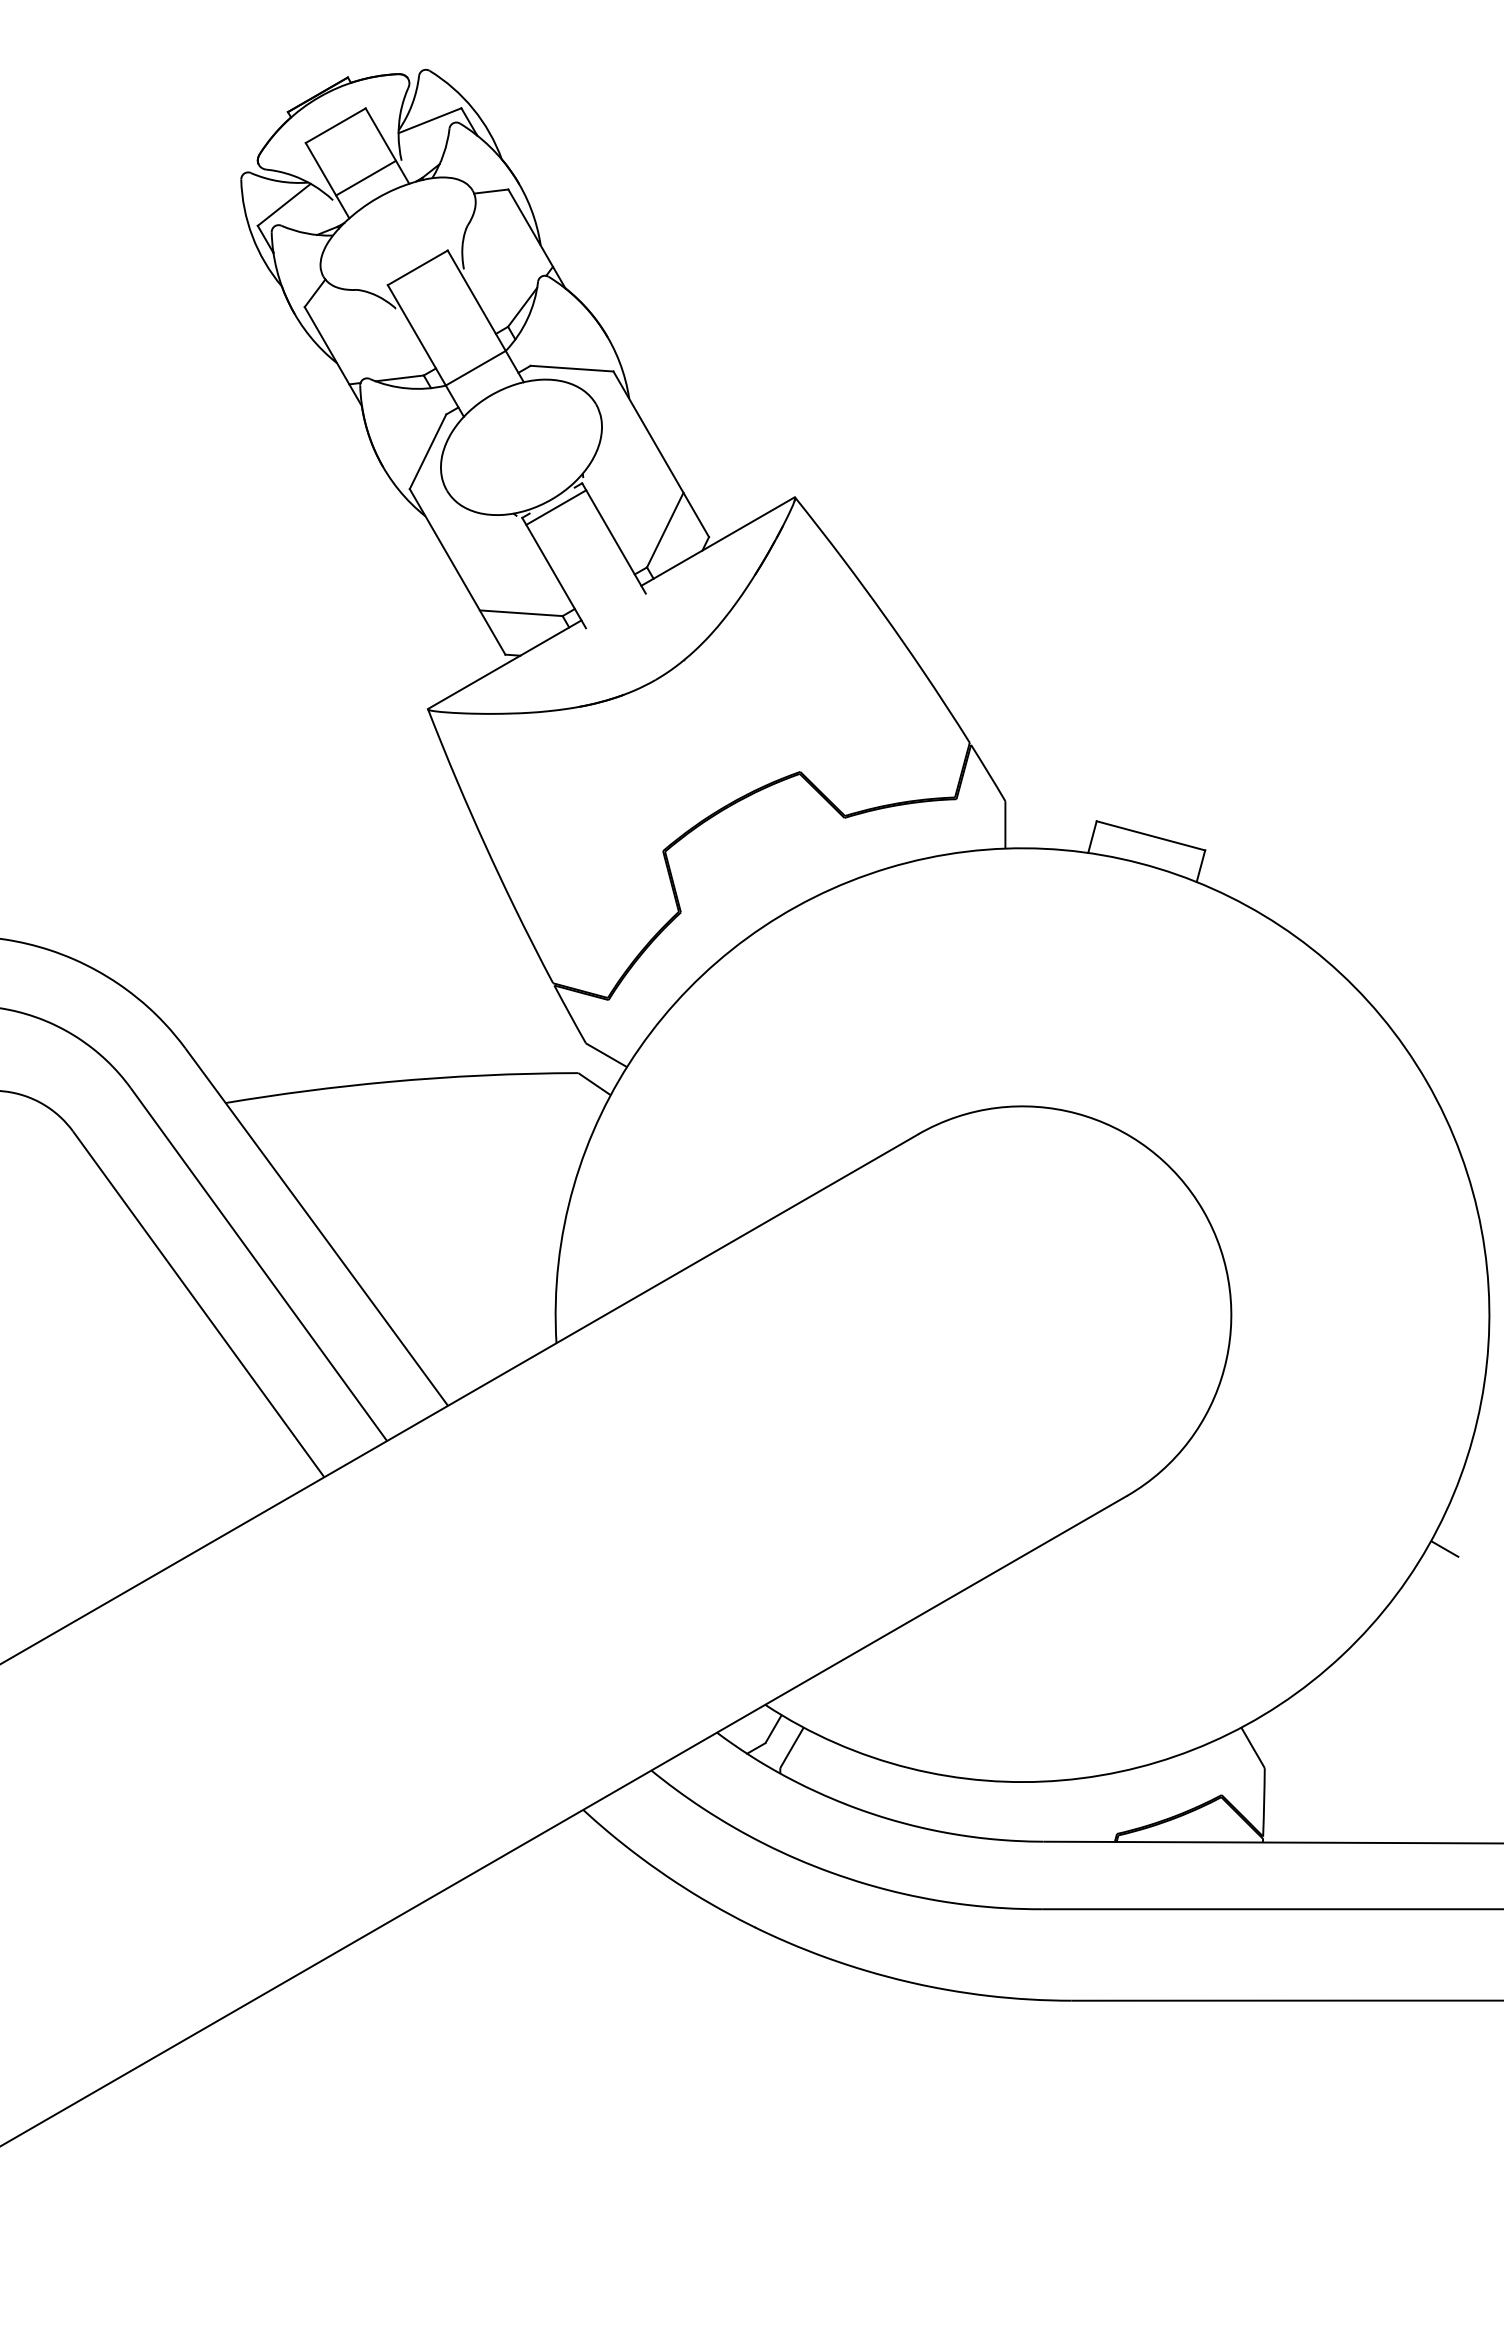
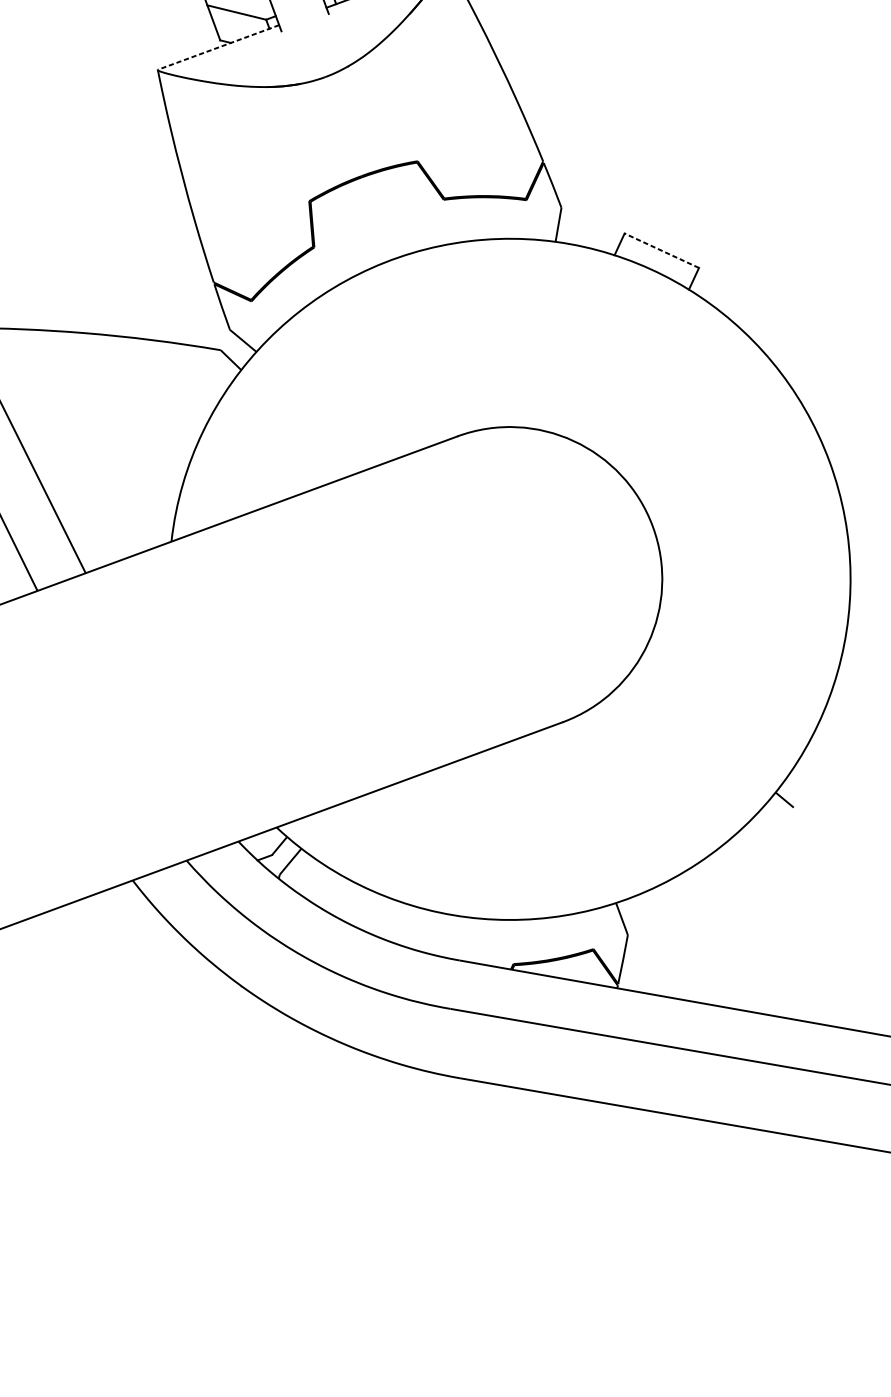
line: (504, 664) -> (218, 47), solid -> dashed
line: (1150, 835) -> (661, 250), solid -> dashed

